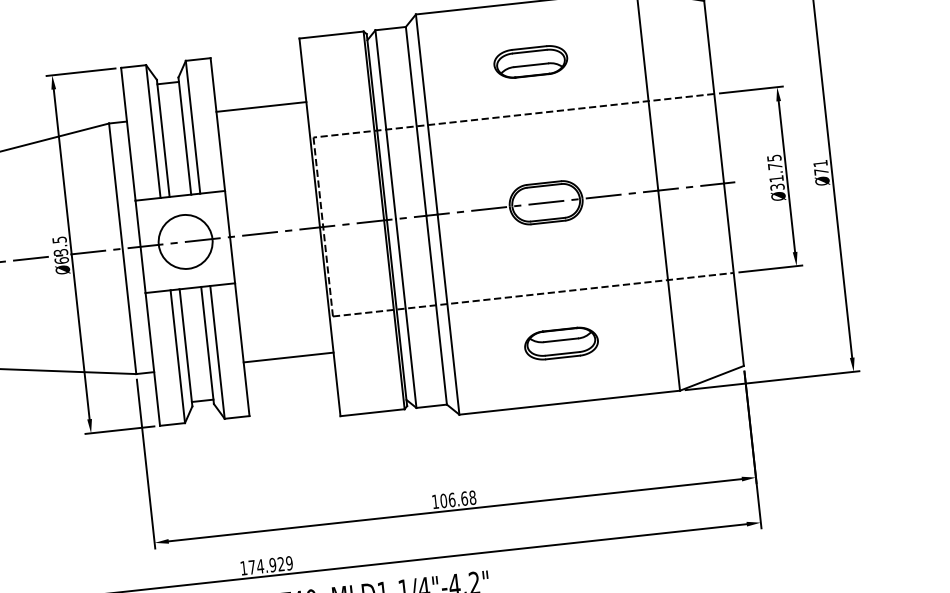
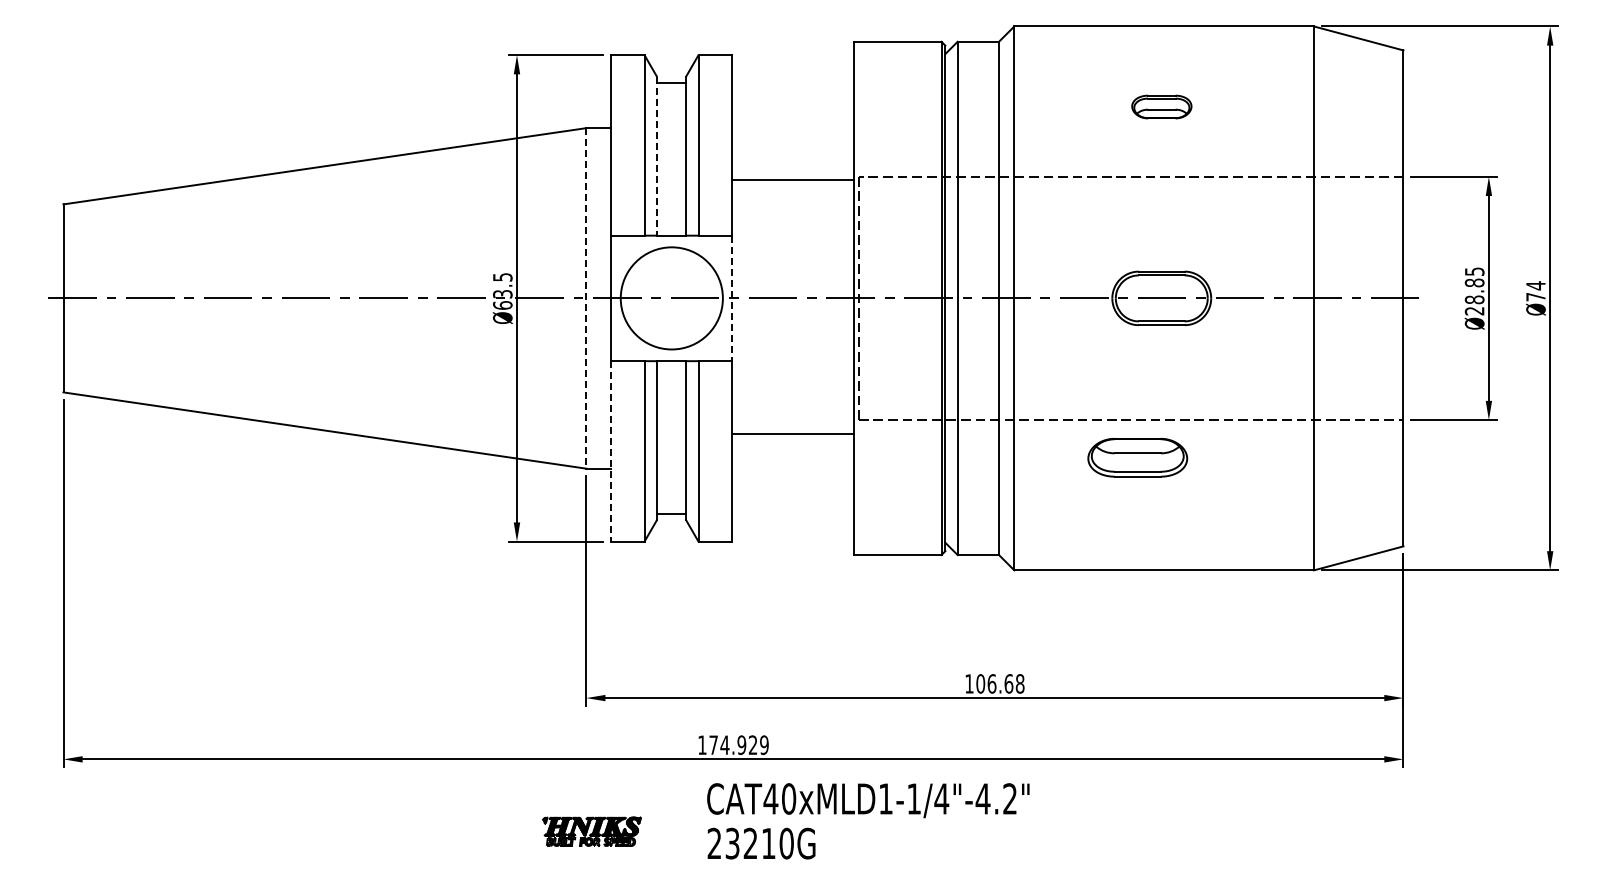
part: (530, 61) -> (1161, 106), size x0.6
line: (261, 107) -> (793, 180), moved
line: (163, 138) -> (656, 156), solid -> dashed
text: (820, 163) -> (1535, 285), Ø71 -> Ø74
text: (776, 176) -> (1474, 296), Ø31.75 -> Ø28.85
line: (230, 237) -> (732, 298), solid -> dashed
circle: (185, 241) -> (671, 297), size x1.4
line: (122, 248) -> (586, 298), solid -> dashed
part: (561, 343) -> (1137, 457), moved
line: (288, 357) -> (793, 433), moved
line: (152, 359) -> (610, 451), solid -> dashed

